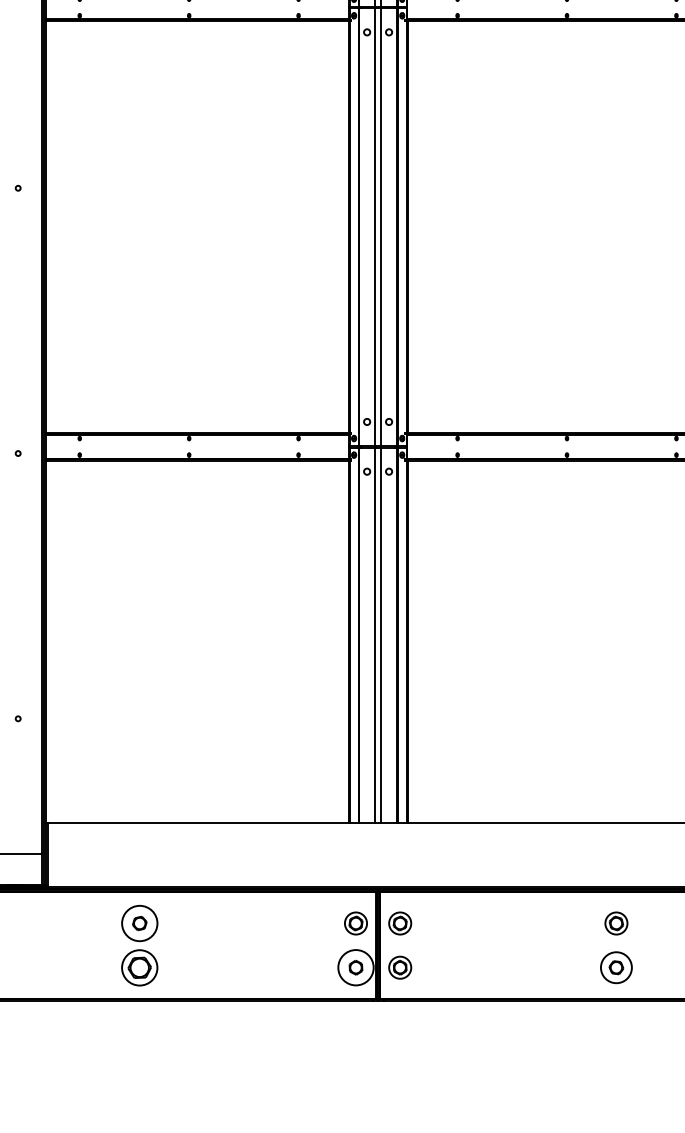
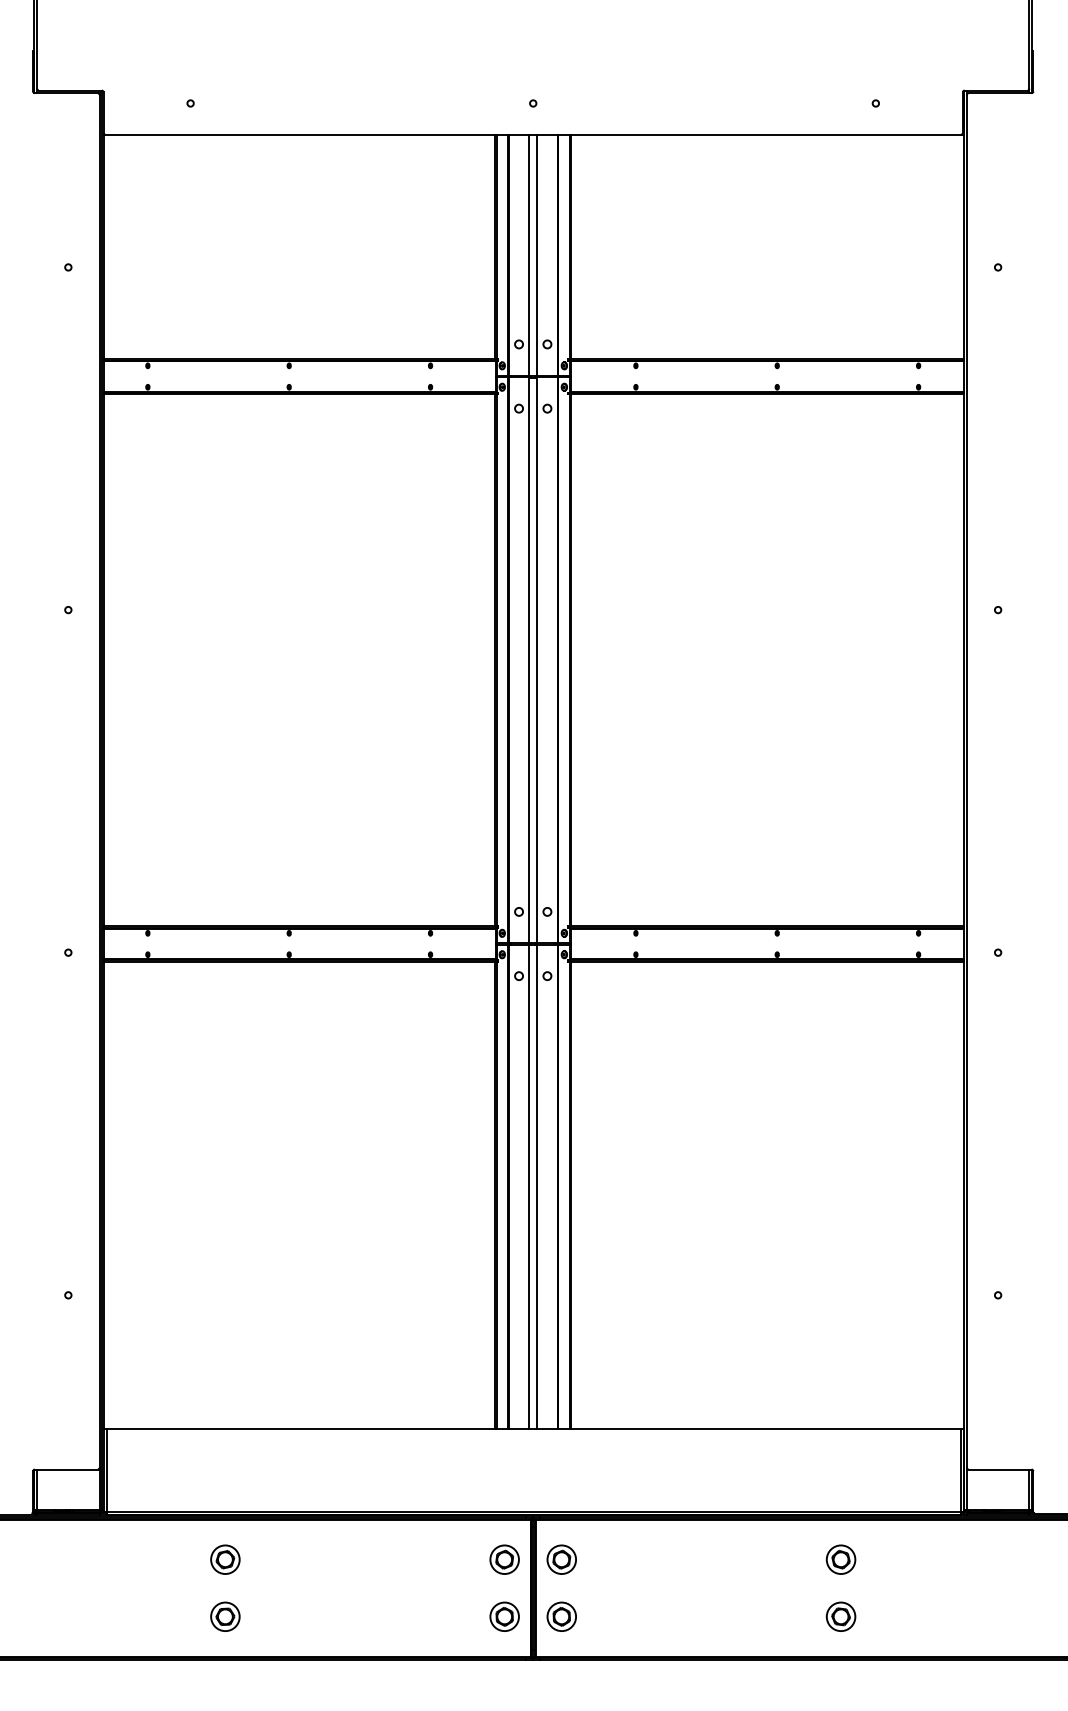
circle: (139, 923) -> (225, 1559), size x0.62
part: (139, 967) -> (225, 1616), size x0.62
circle: (355, 967) -> (504, 1616), size x0.62
circle: (615, 967) -> (840, 1616), size x0.71

